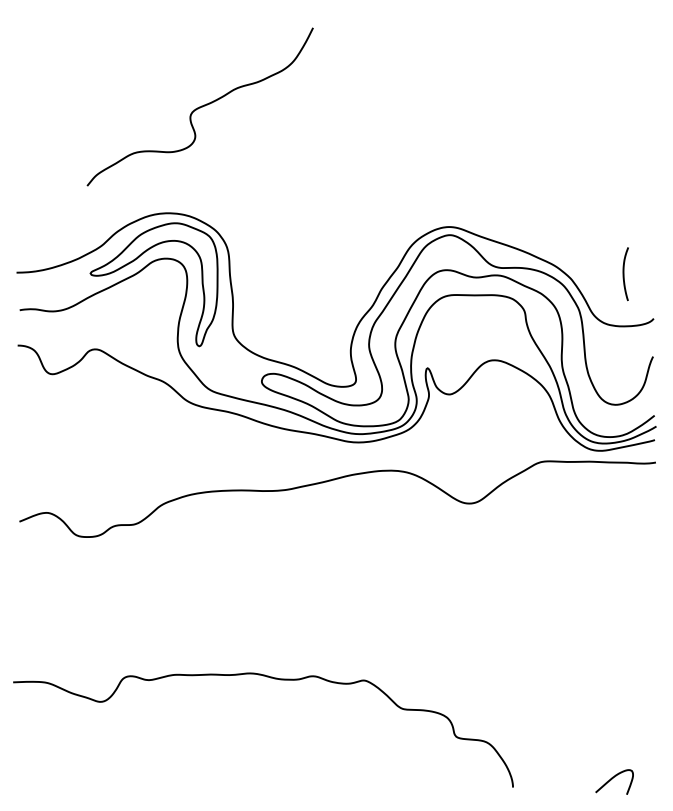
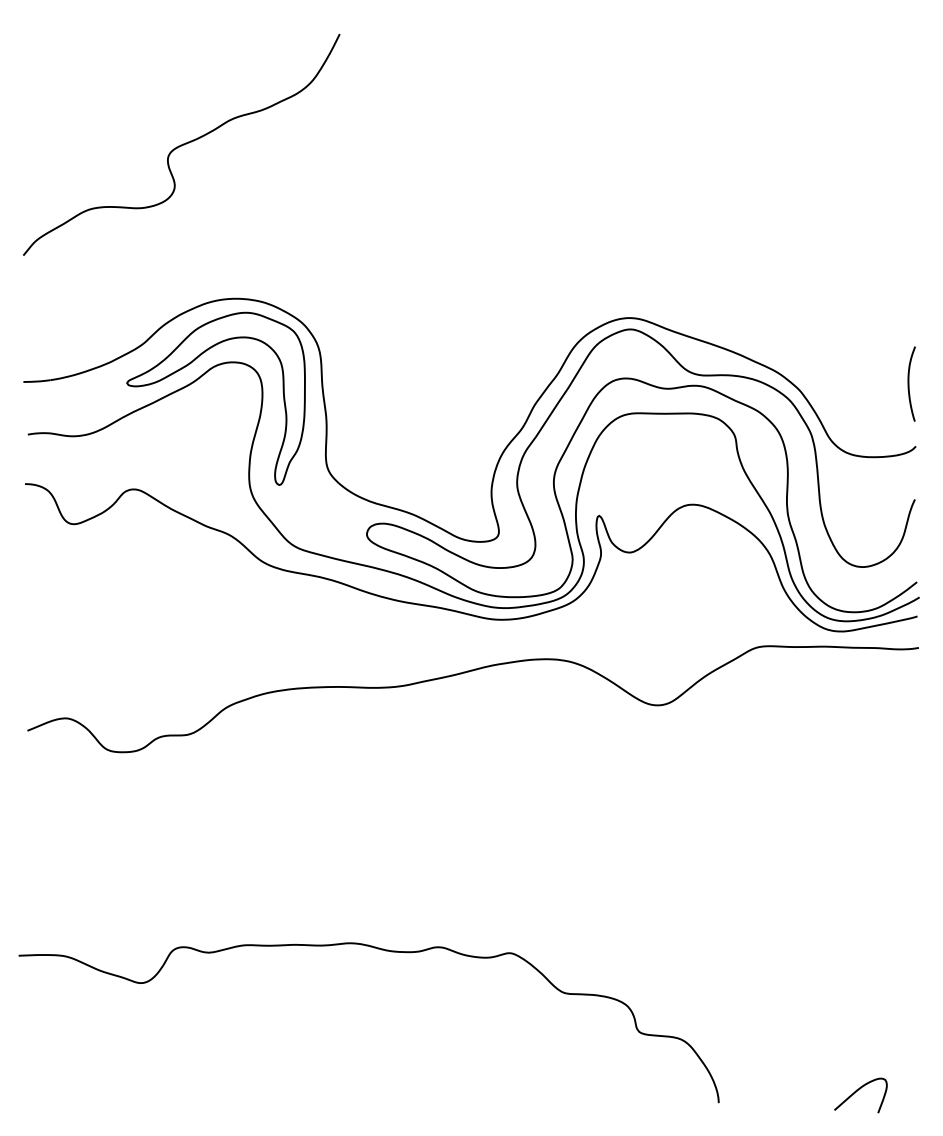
curve: (200, 106) -> (181, 144), moved
curve: (624, 273) -> (909, 383), moved

